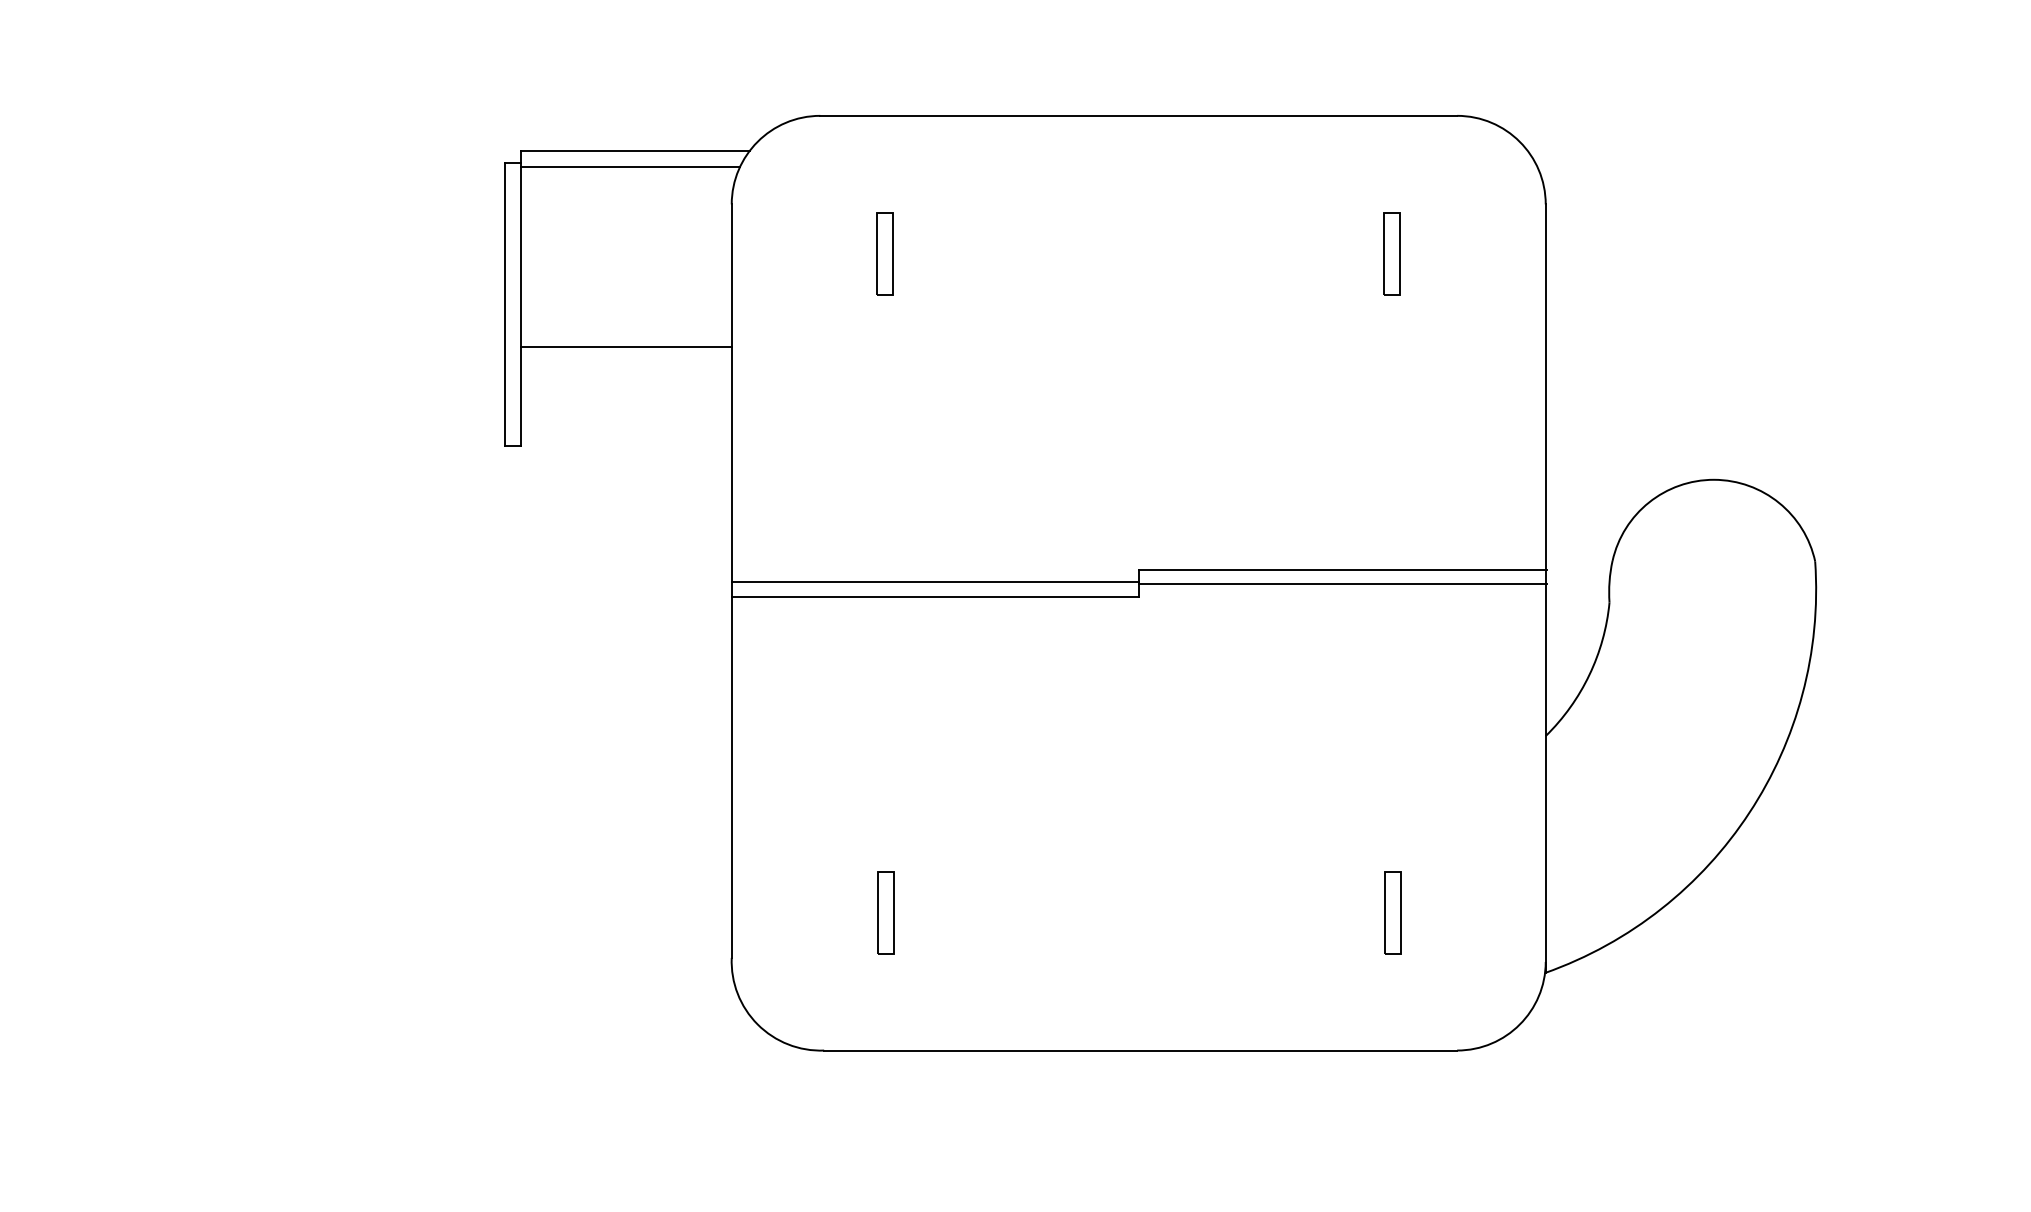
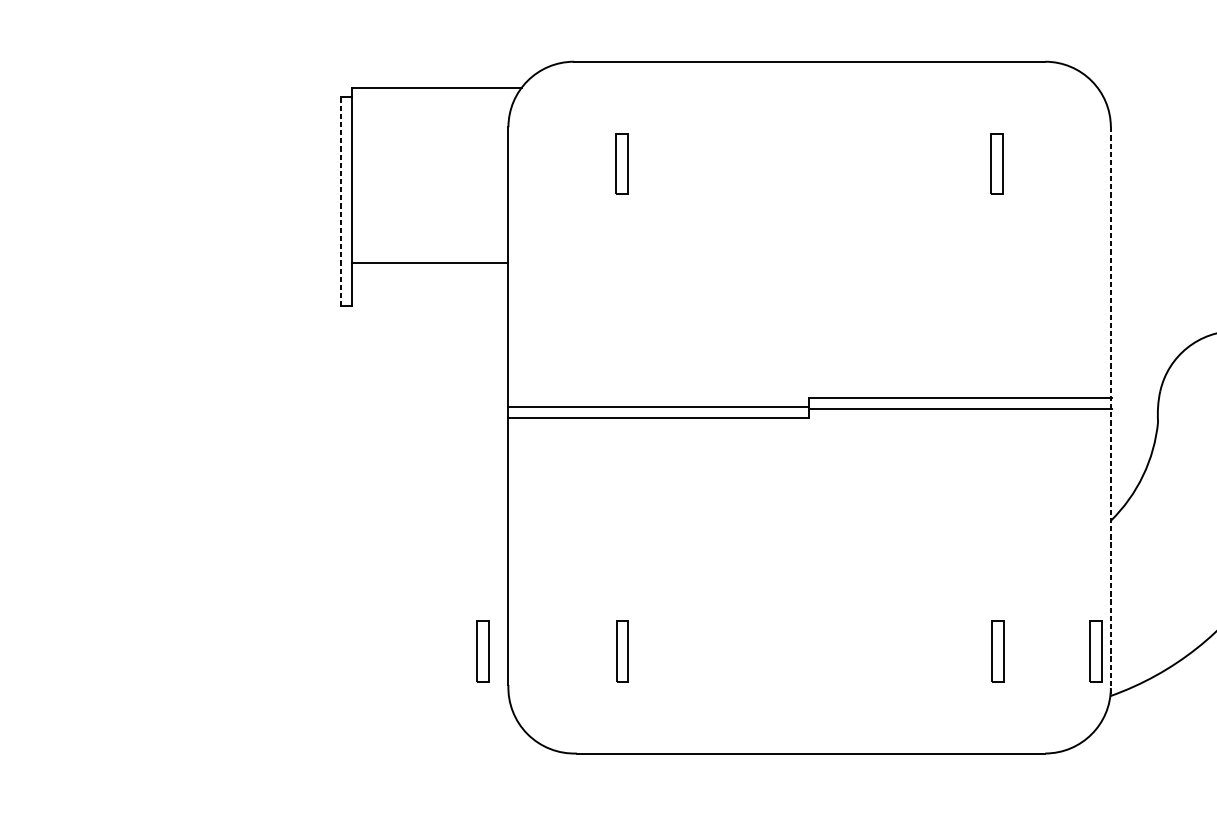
line: (630, 166) -> (433, 99), removed
line: (504, 304) -> (340, 201), solid -> dashed
line: (625, 347) -> (429, 262), moved
line: (1545, 589) -> (1110, 412), solid -> dashed
part: (696, 912) -> (482, 651), added
part: (1524, 912) -> (1095, 651), added

